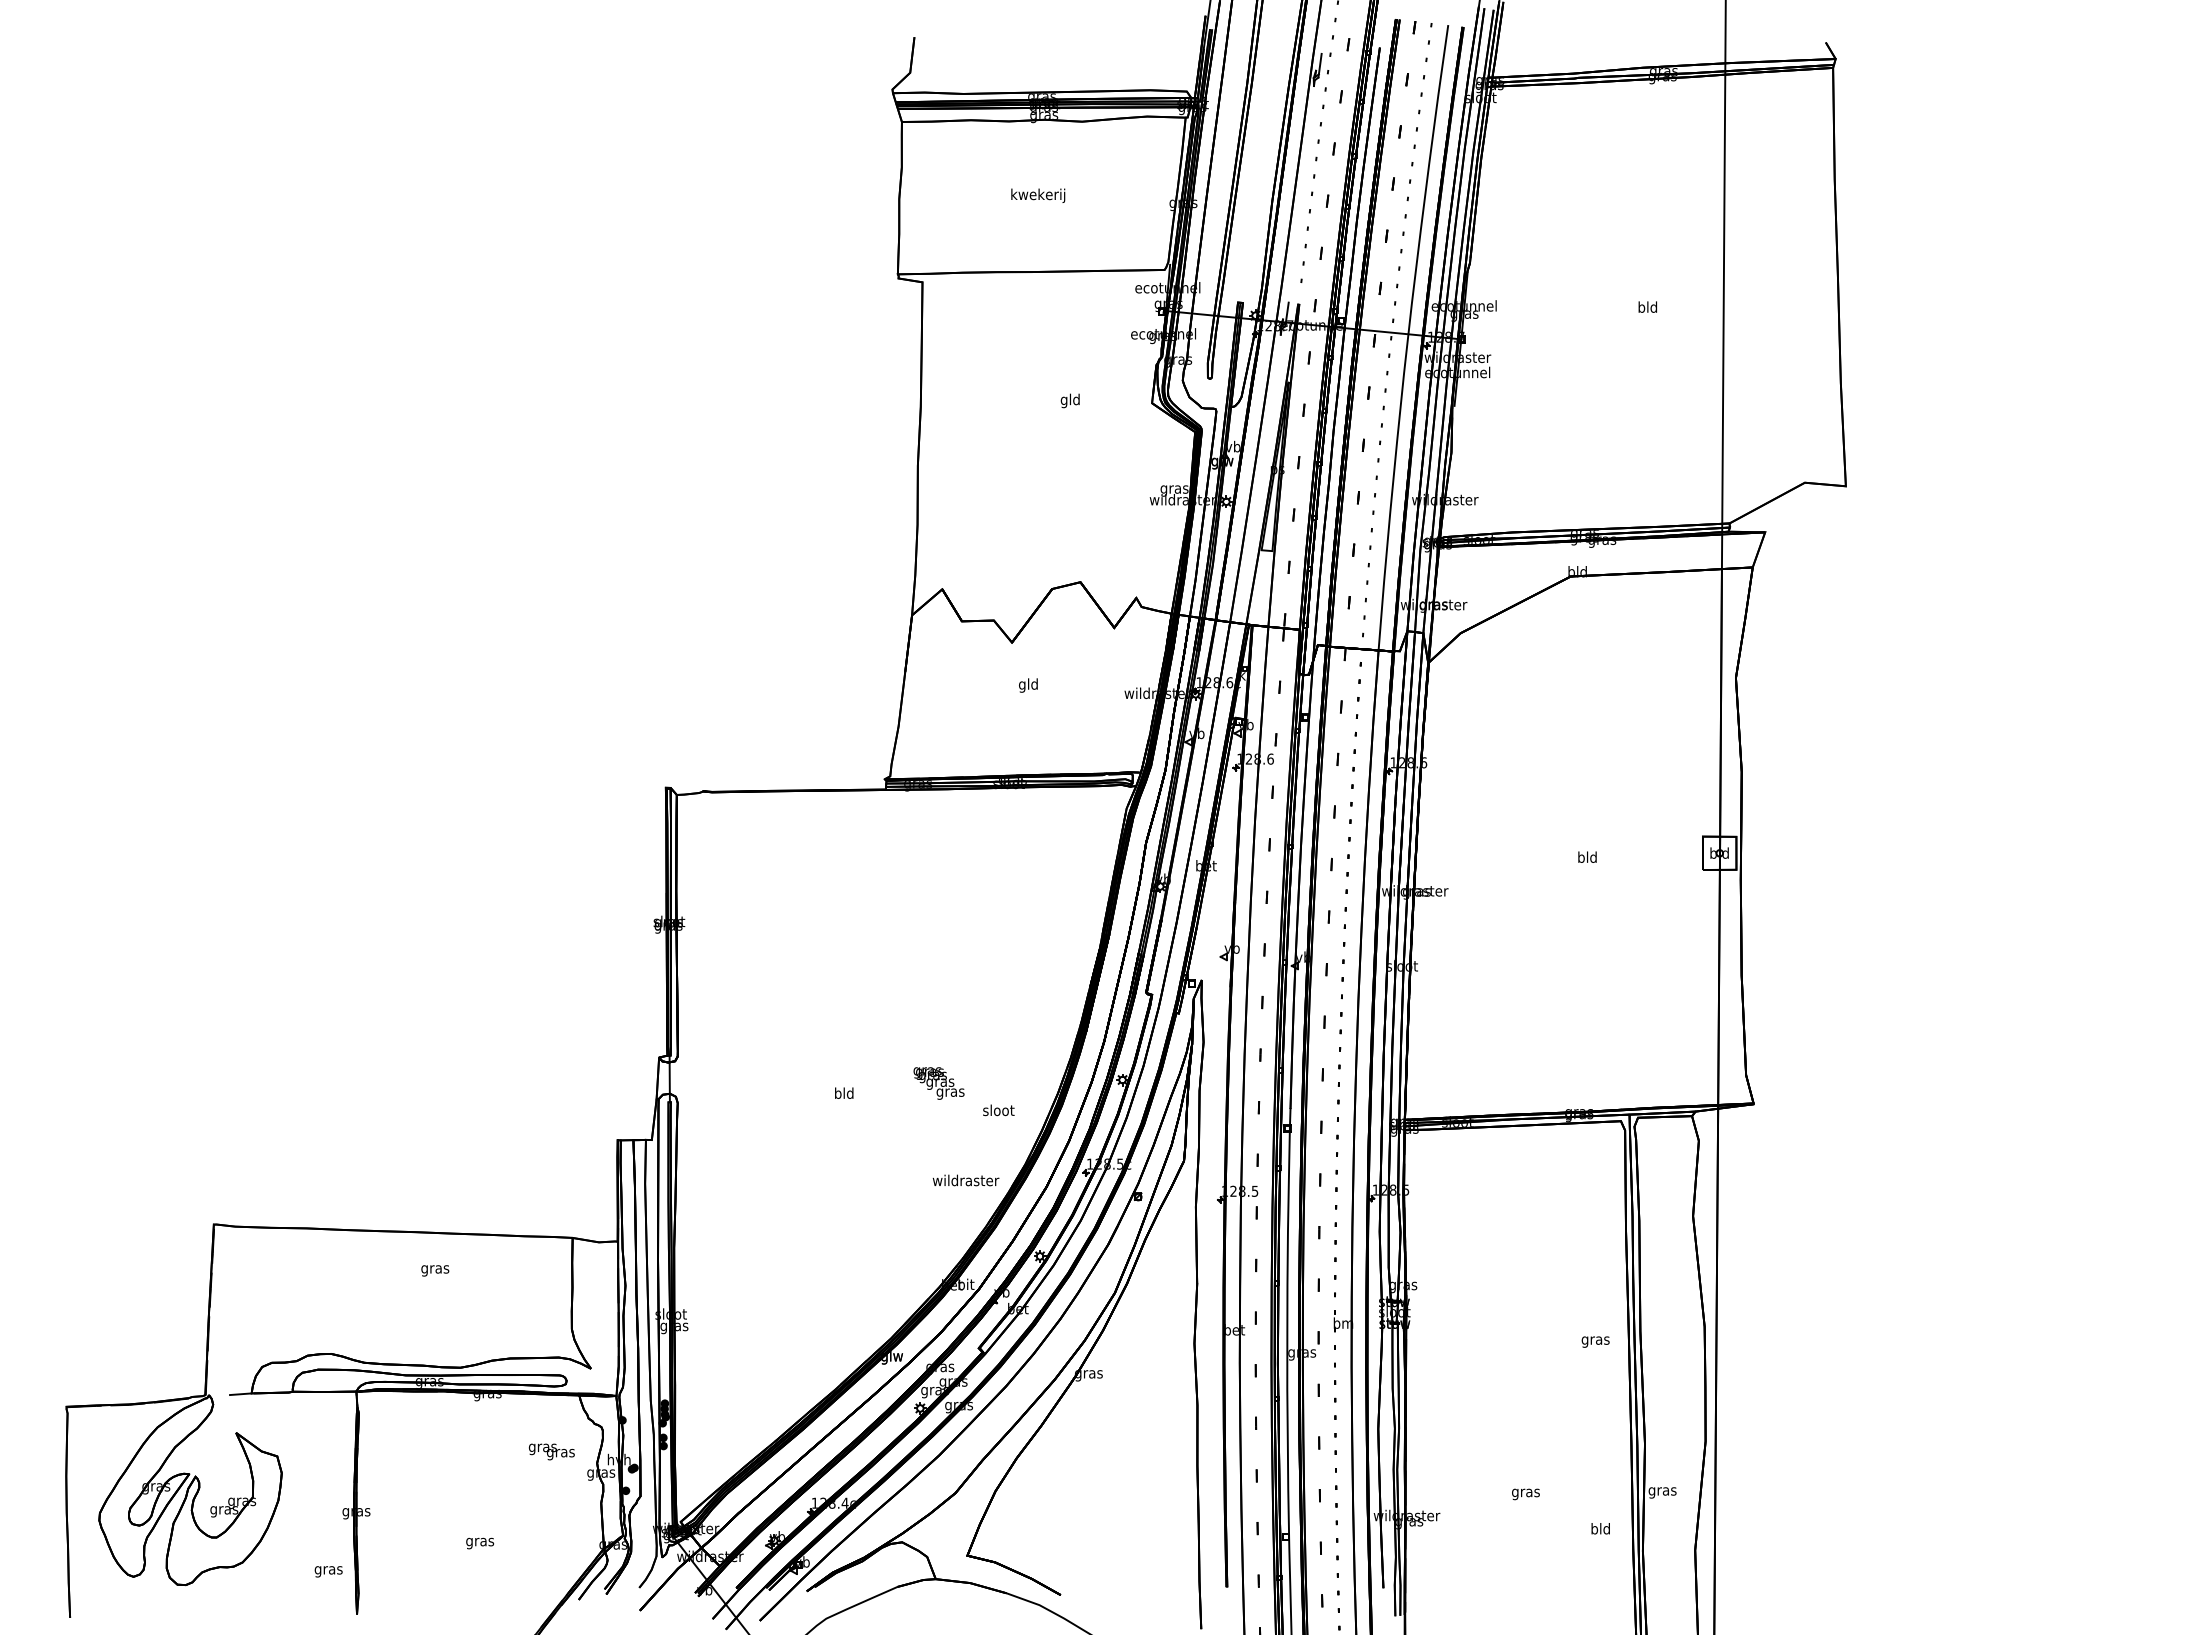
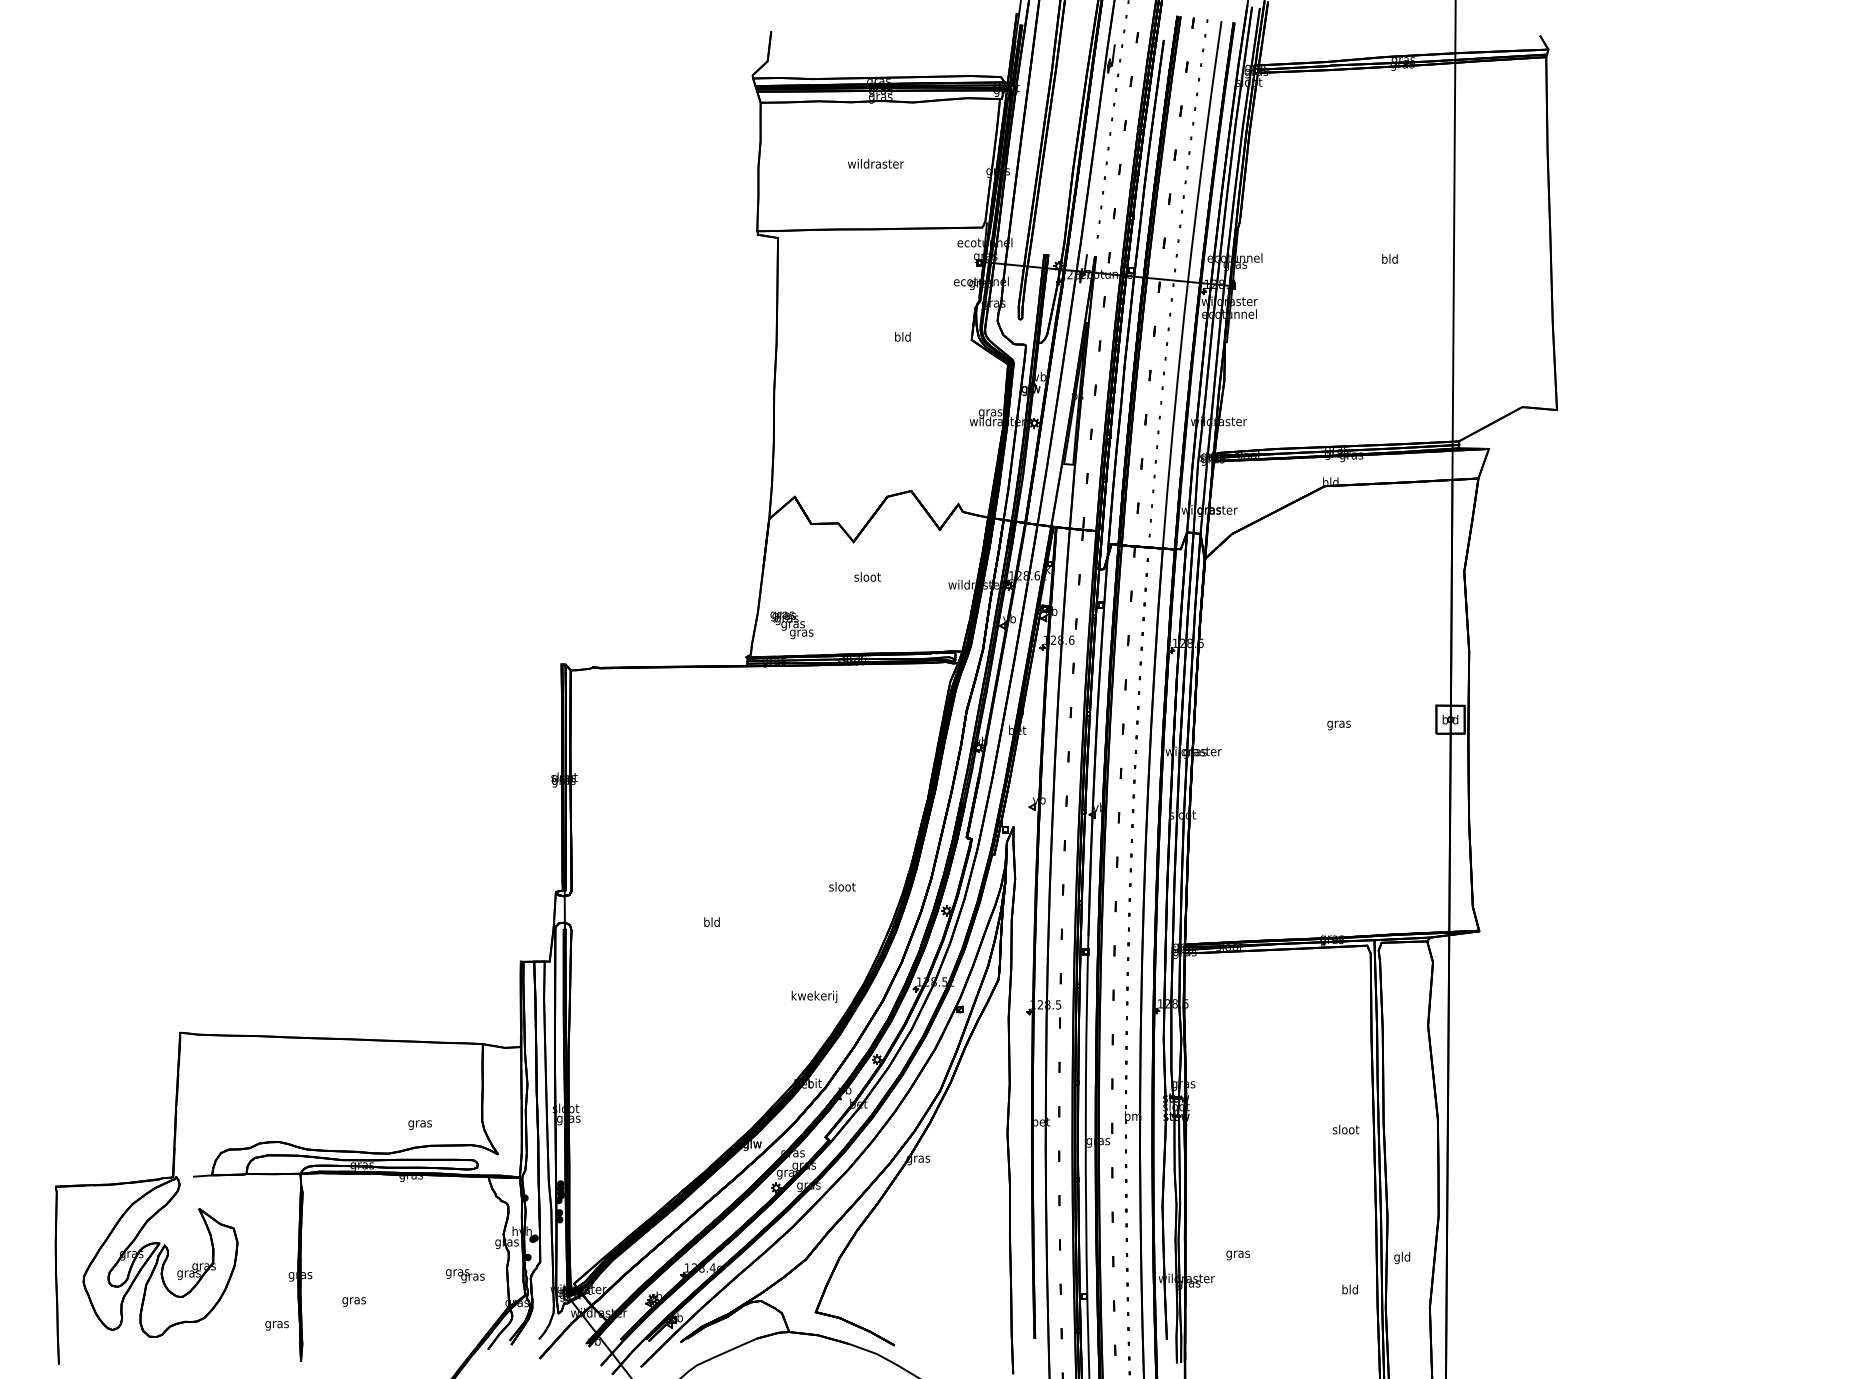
text: (1038, 195) -> (875, 164), kwekerij -> wildraster
text: (1063, 400) -> (896, 337), gld -> bld
text: (1028, 685) -> (867, 578), gld -> sloot
text: (1587, 858) -> (1339, 724), bld -> gras
text: (938, 1083) -> (791, 625), moved
text: (998, 1110) -> (842, 886), moved
text: (965, 1181) -> (814, 996), wildraster -> kwekerij
text: (435, 1270) -> (420, 1124), moved
text: (1595, 1340) -> (1345, 1130), gras -> sloot
text: (551, 1451) -> (465, 1275), moved
text: (1662, 1491) -> (1402, 1258), gras -> gld
text: (1525, 1494) -> (1237, 1255), moved
text: (480, 1543) -> (354, 1301), moved

